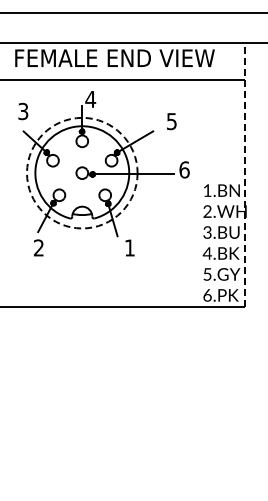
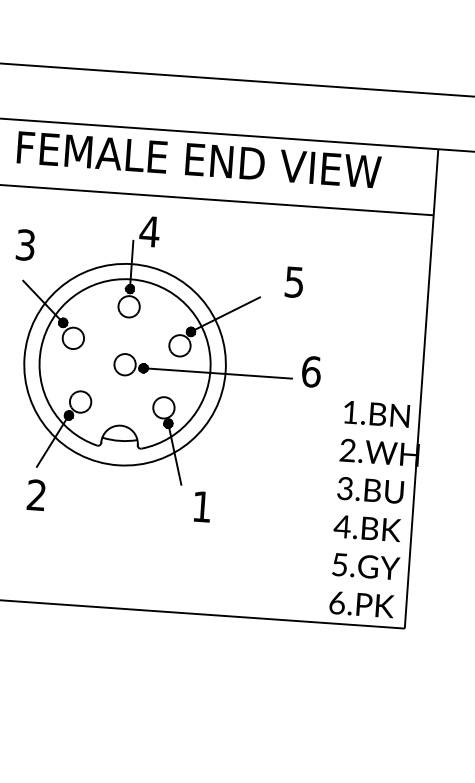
circle: (82, 172) -> (125, 363), dashed -> solid
line: (245, 175) -> (421, 389), dashed -> solid

